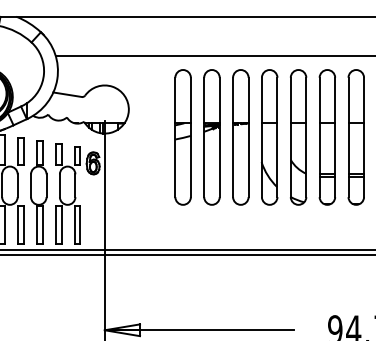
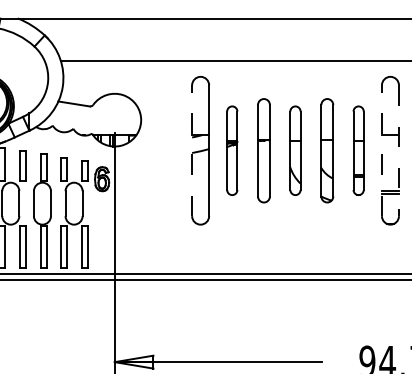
line: (175, 137) -> (192, 150), solid -> dashed
part: (211, 137) -> (231, 150), size x0.6
part: (240, 137) -> (263, 150), size x0.7
part: (269, 137) -> (295, 150), size x0.6
part: (298, 137) -> (327, 150), size x0.7
part: (326, 137) -> (357, 150), size x0.6
line: (348, 137) -> (381, 150), solid -> dashed
line: (364, 137) -> (399, 150), solid -> dashed

